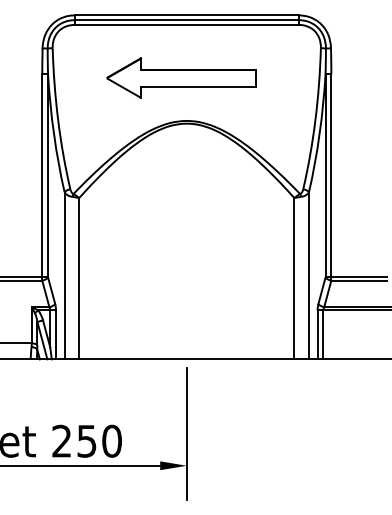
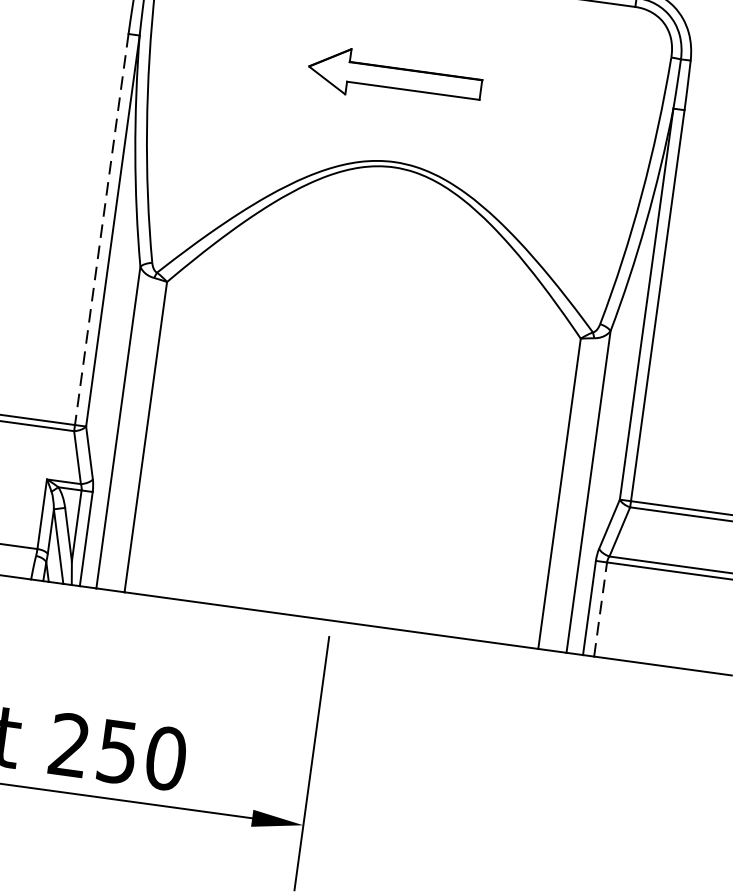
part: (181, 77) -> (395, 77), size x0.6
line: (42, 175) -> (102, 228), solid -> dashed
line: (323, 334) -> (600, 608), solid -> dashed

